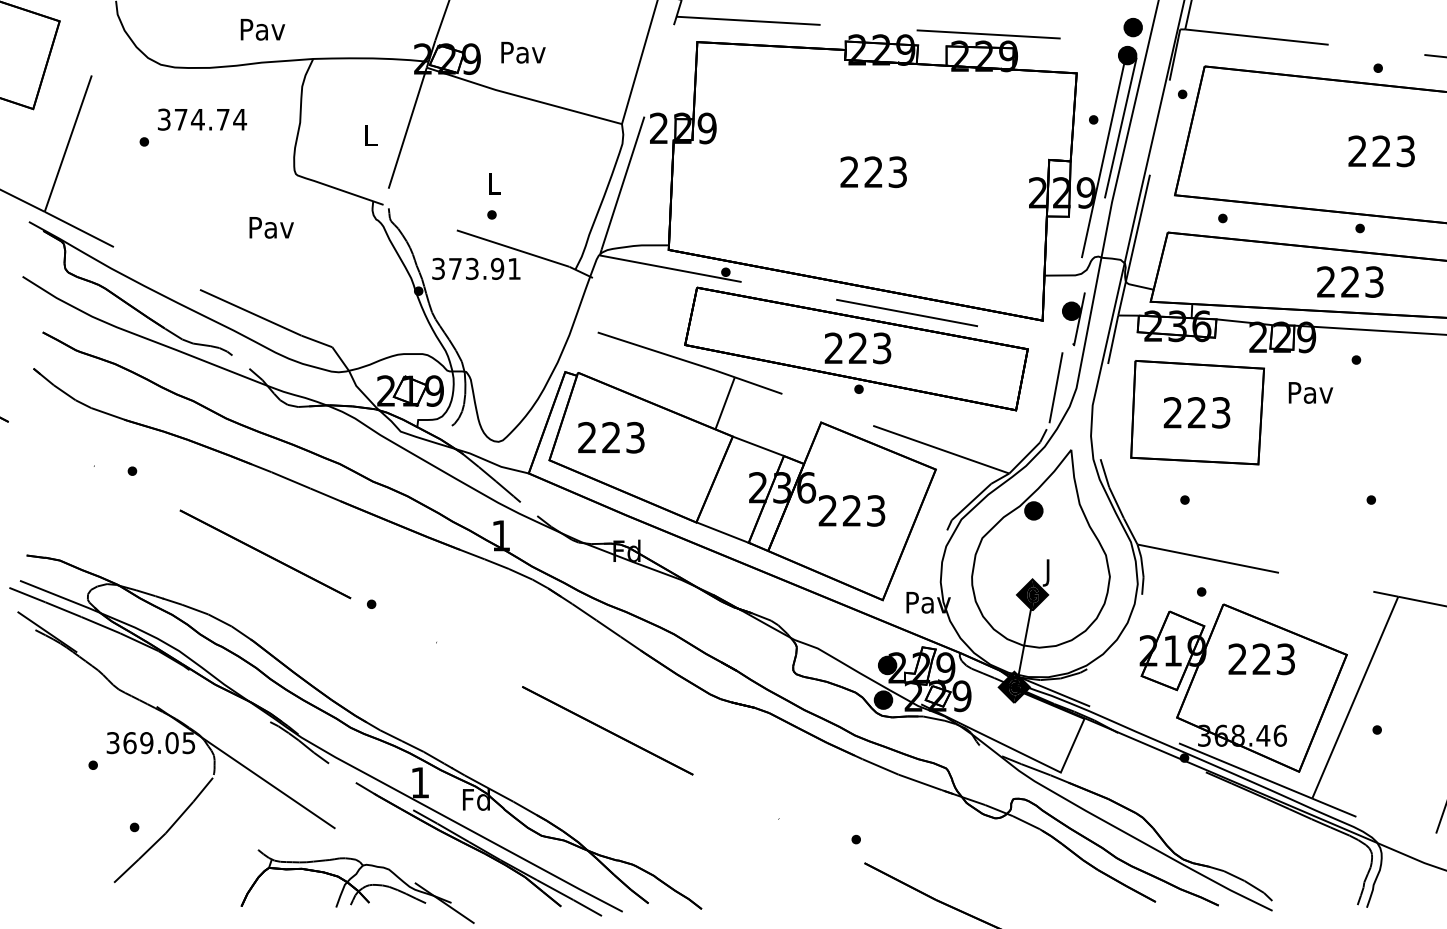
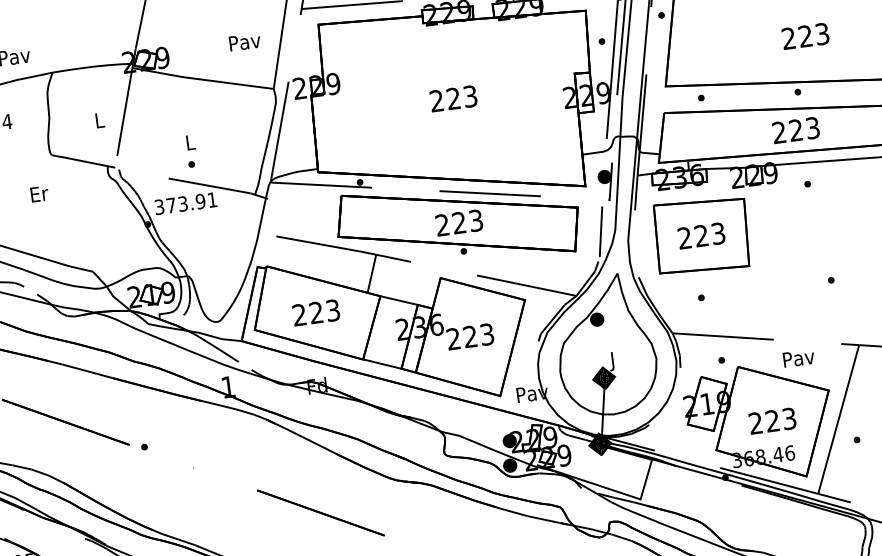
text: (523, 52) -> (245, 42), moved
text: (271, 227) -> (39, 194), Pav -> Er
text: (1310, 392) -> (798, 358), moved
text: (611, 437) -> (316, 312), moved
text: (1261, 659) -> (772, 421), moved

